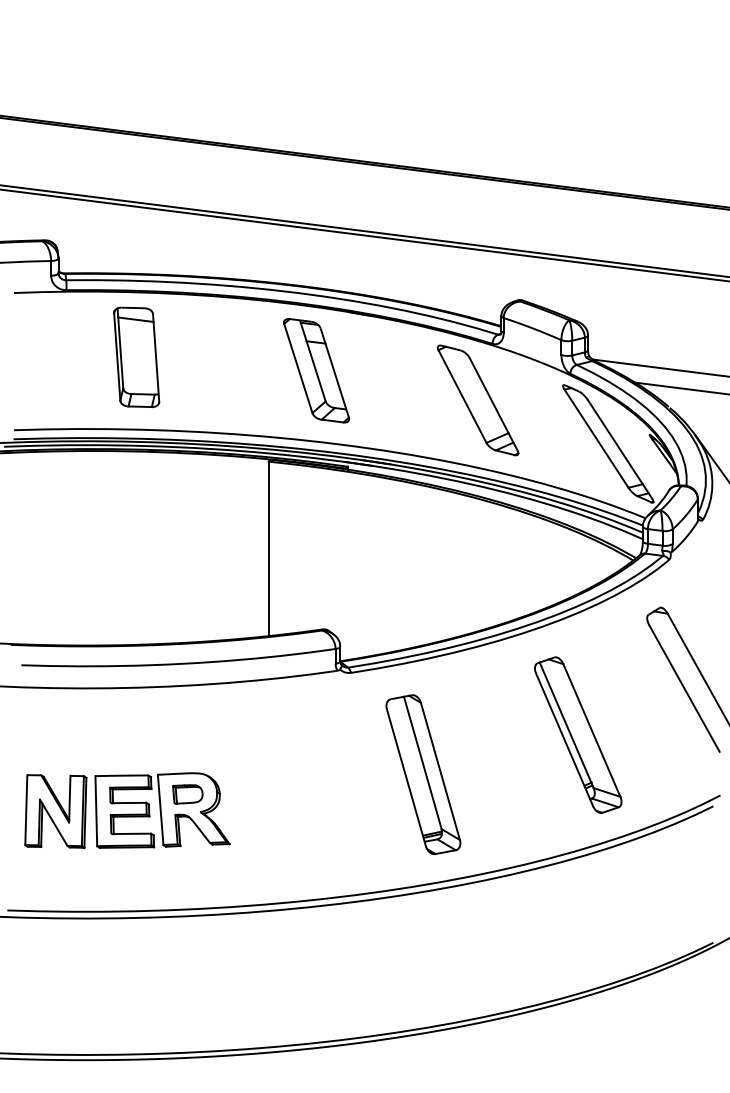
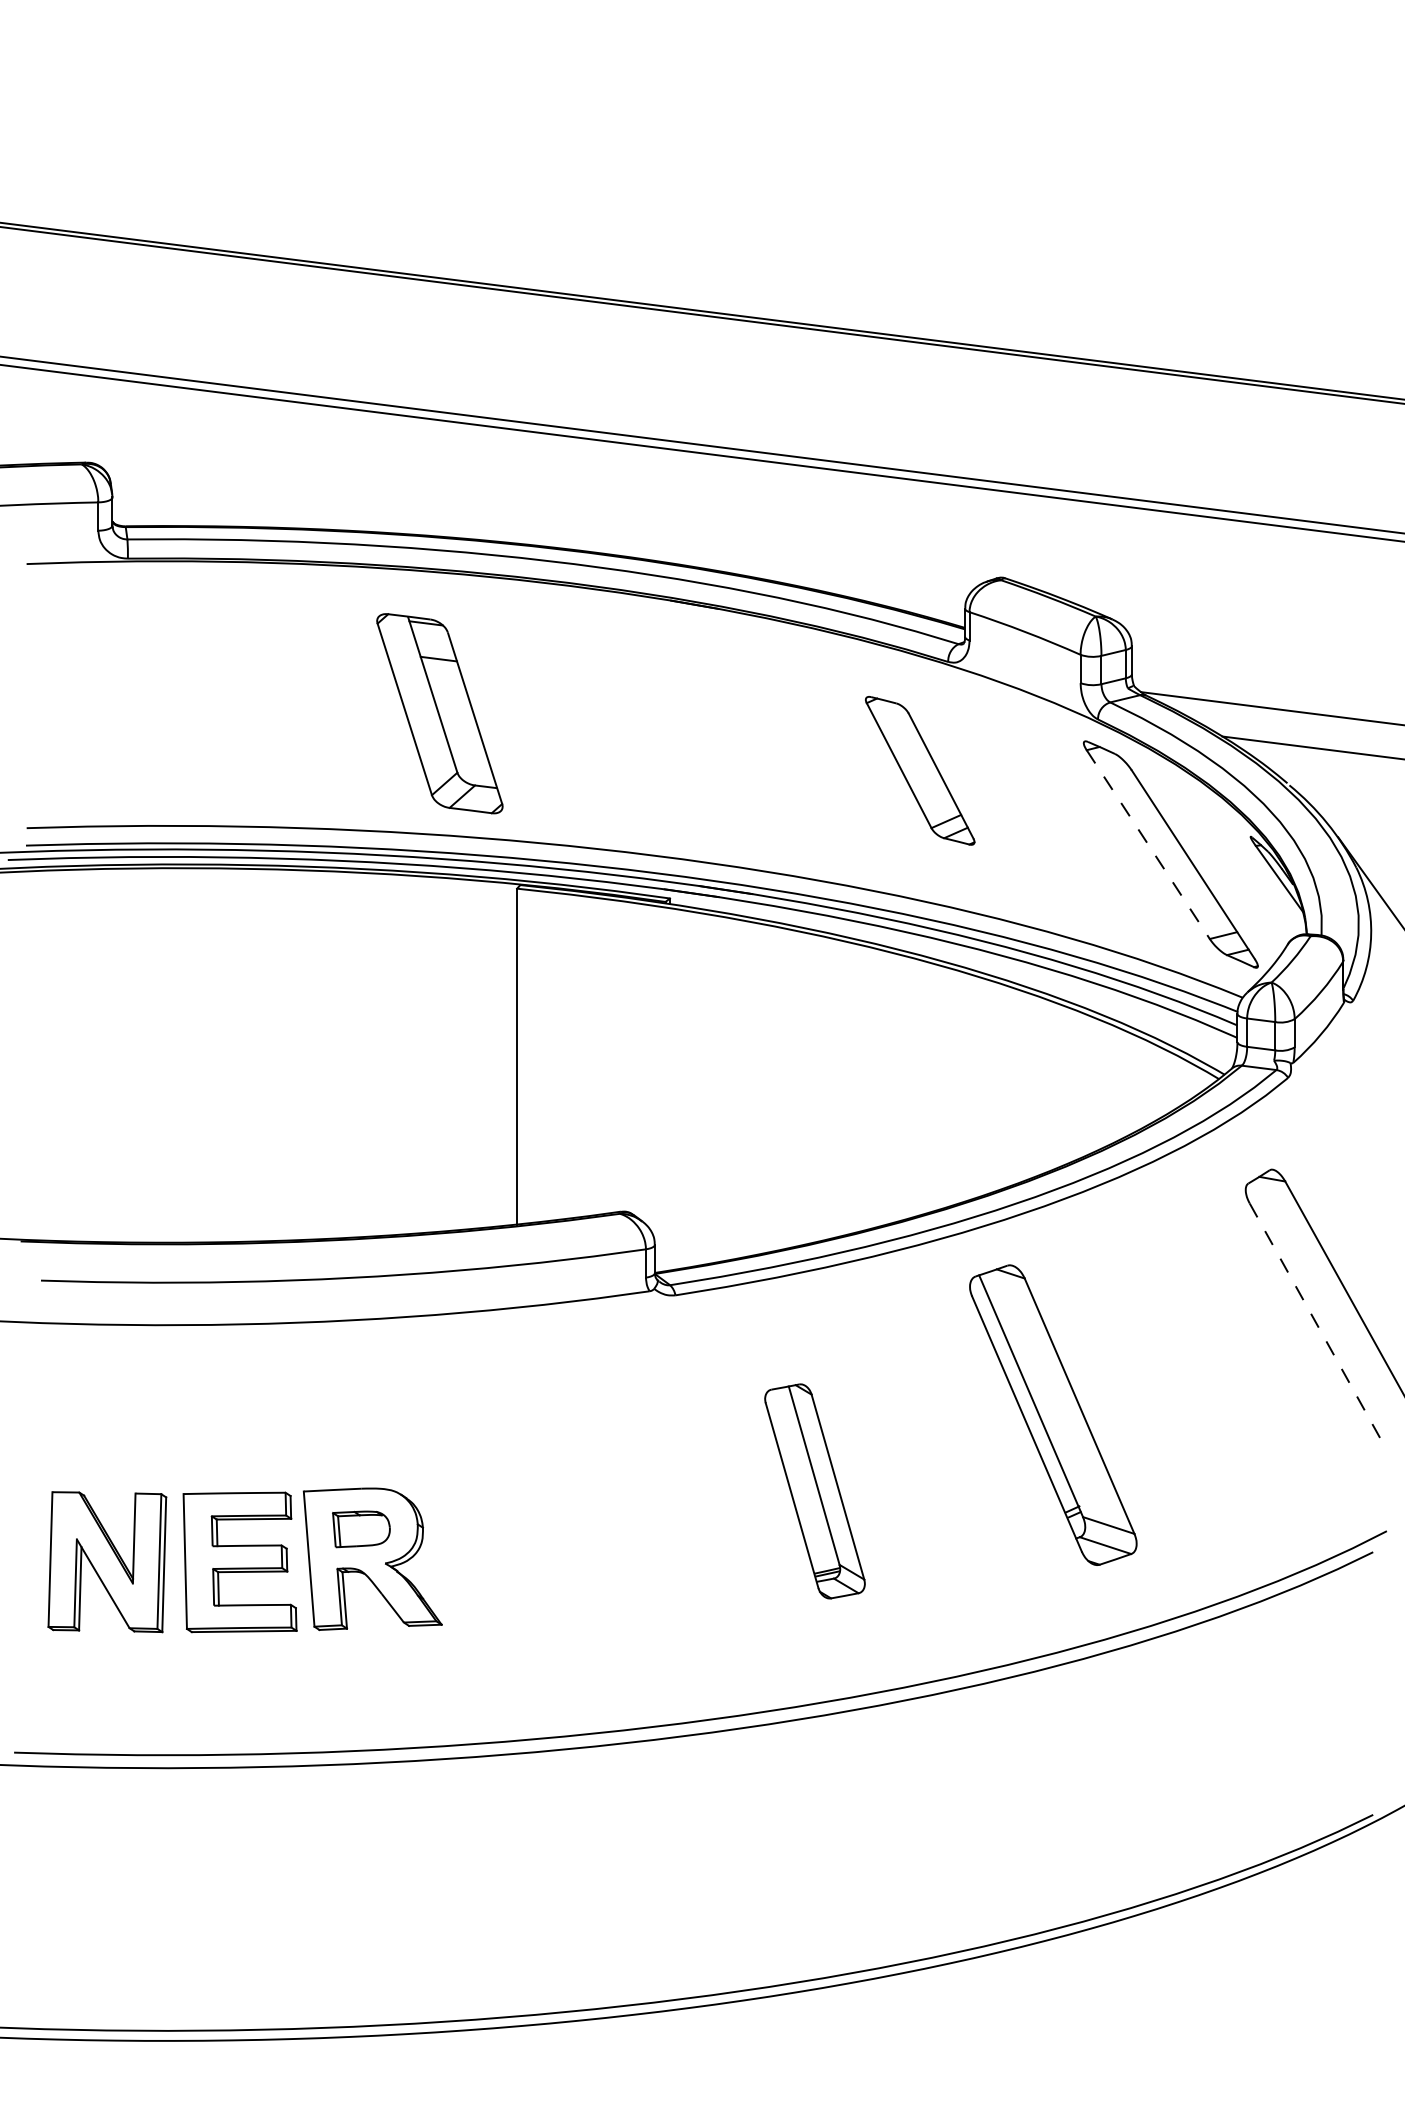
part: (136, 357) -> (262, 688), removed
part: (316, 370) -> (439, 713), moved
part: (477, 400) -> (919, 770), size x0.7
line: (596, 438) -> (1148, 844), solid -> dashed
line: (684, 688) -> (1317, 1325), solid -> dashed
part: (578, 734) -> (1053, 1413), moved
part: (423, 774) -> (815, 1490), size x0.7

